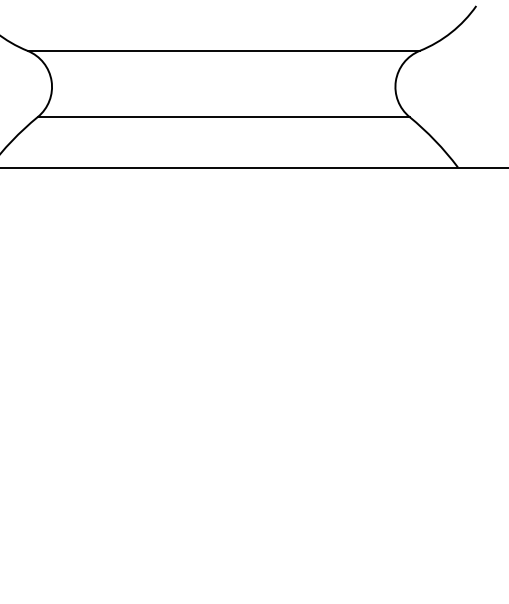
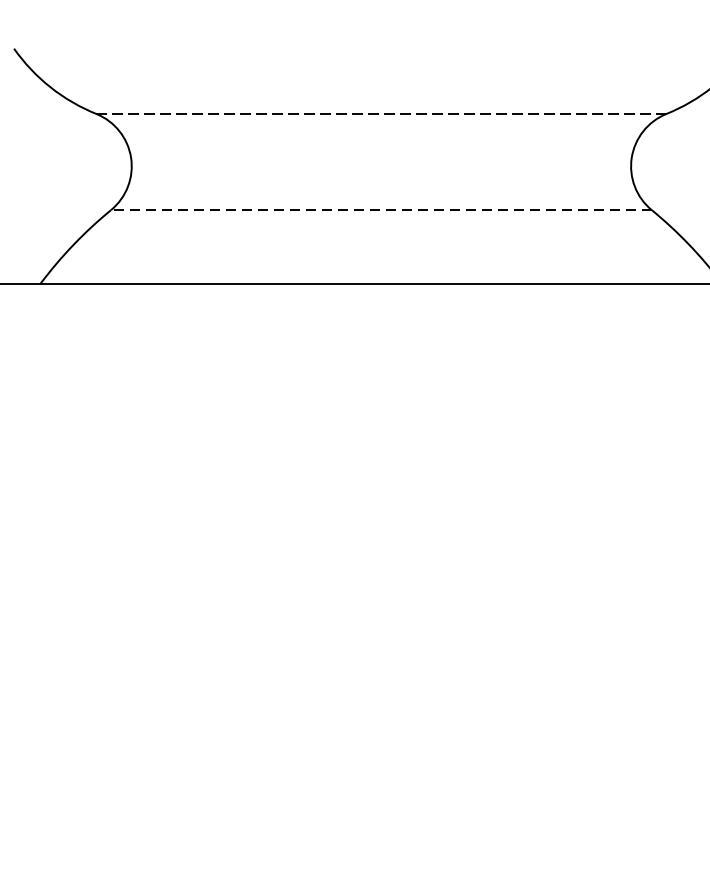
line: (223, 50) -> (381, 113), solid -> dashed
line: (223, 117) -> (381, 210), solid -> dashed

